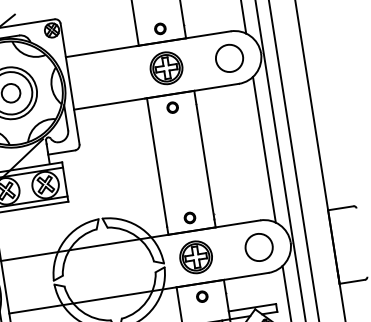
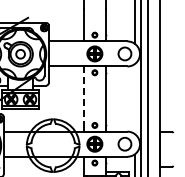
line: (264, 148) -> (134, 98), removed
line: (156, 163) -> (83, 97), solid -> dashed

